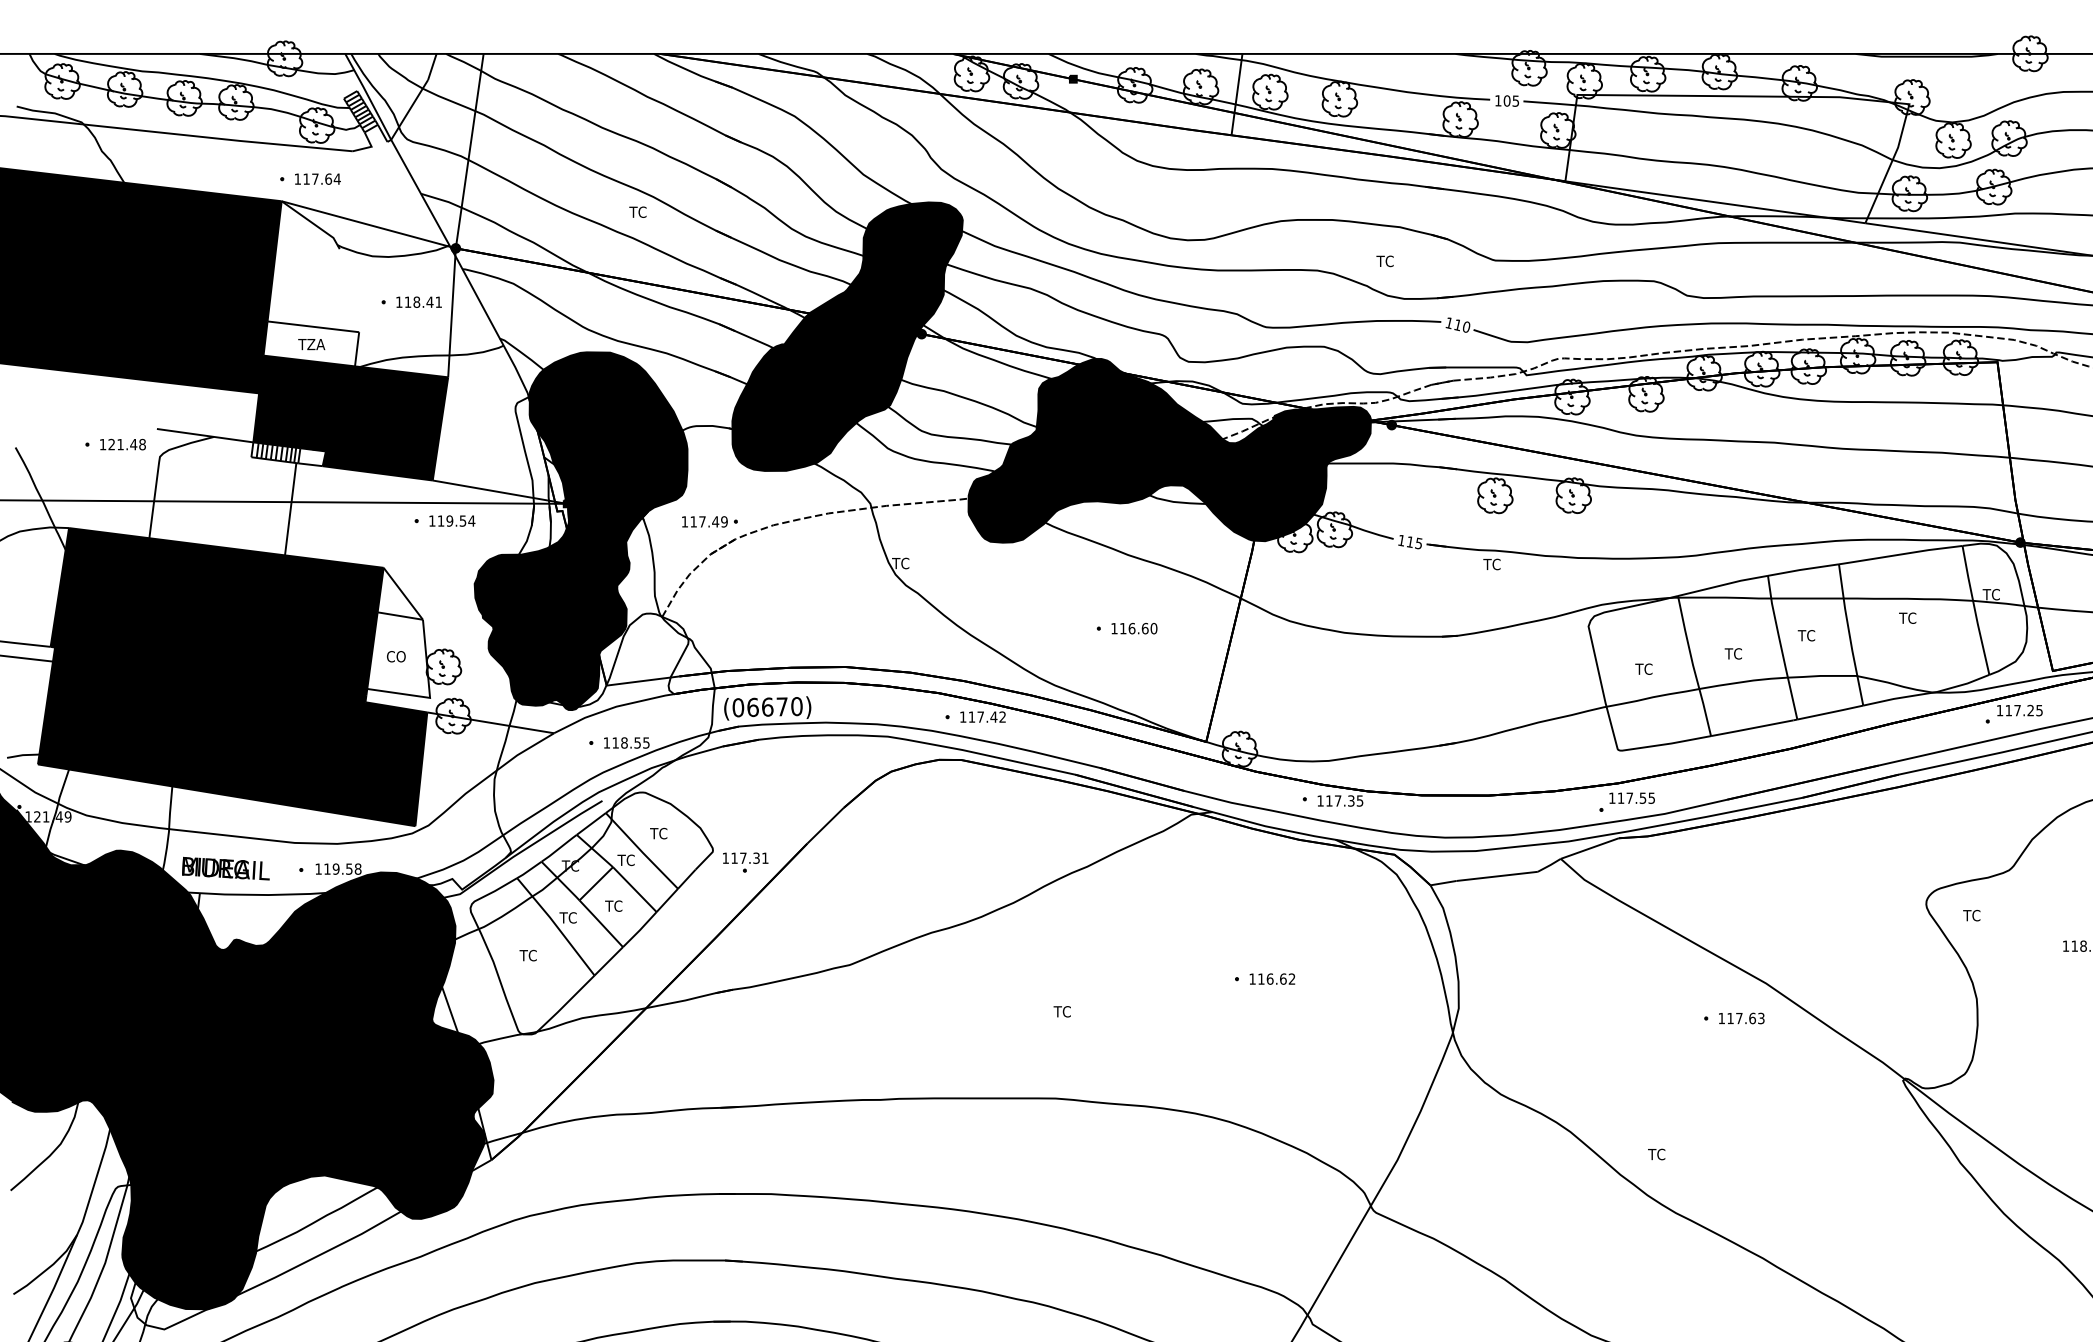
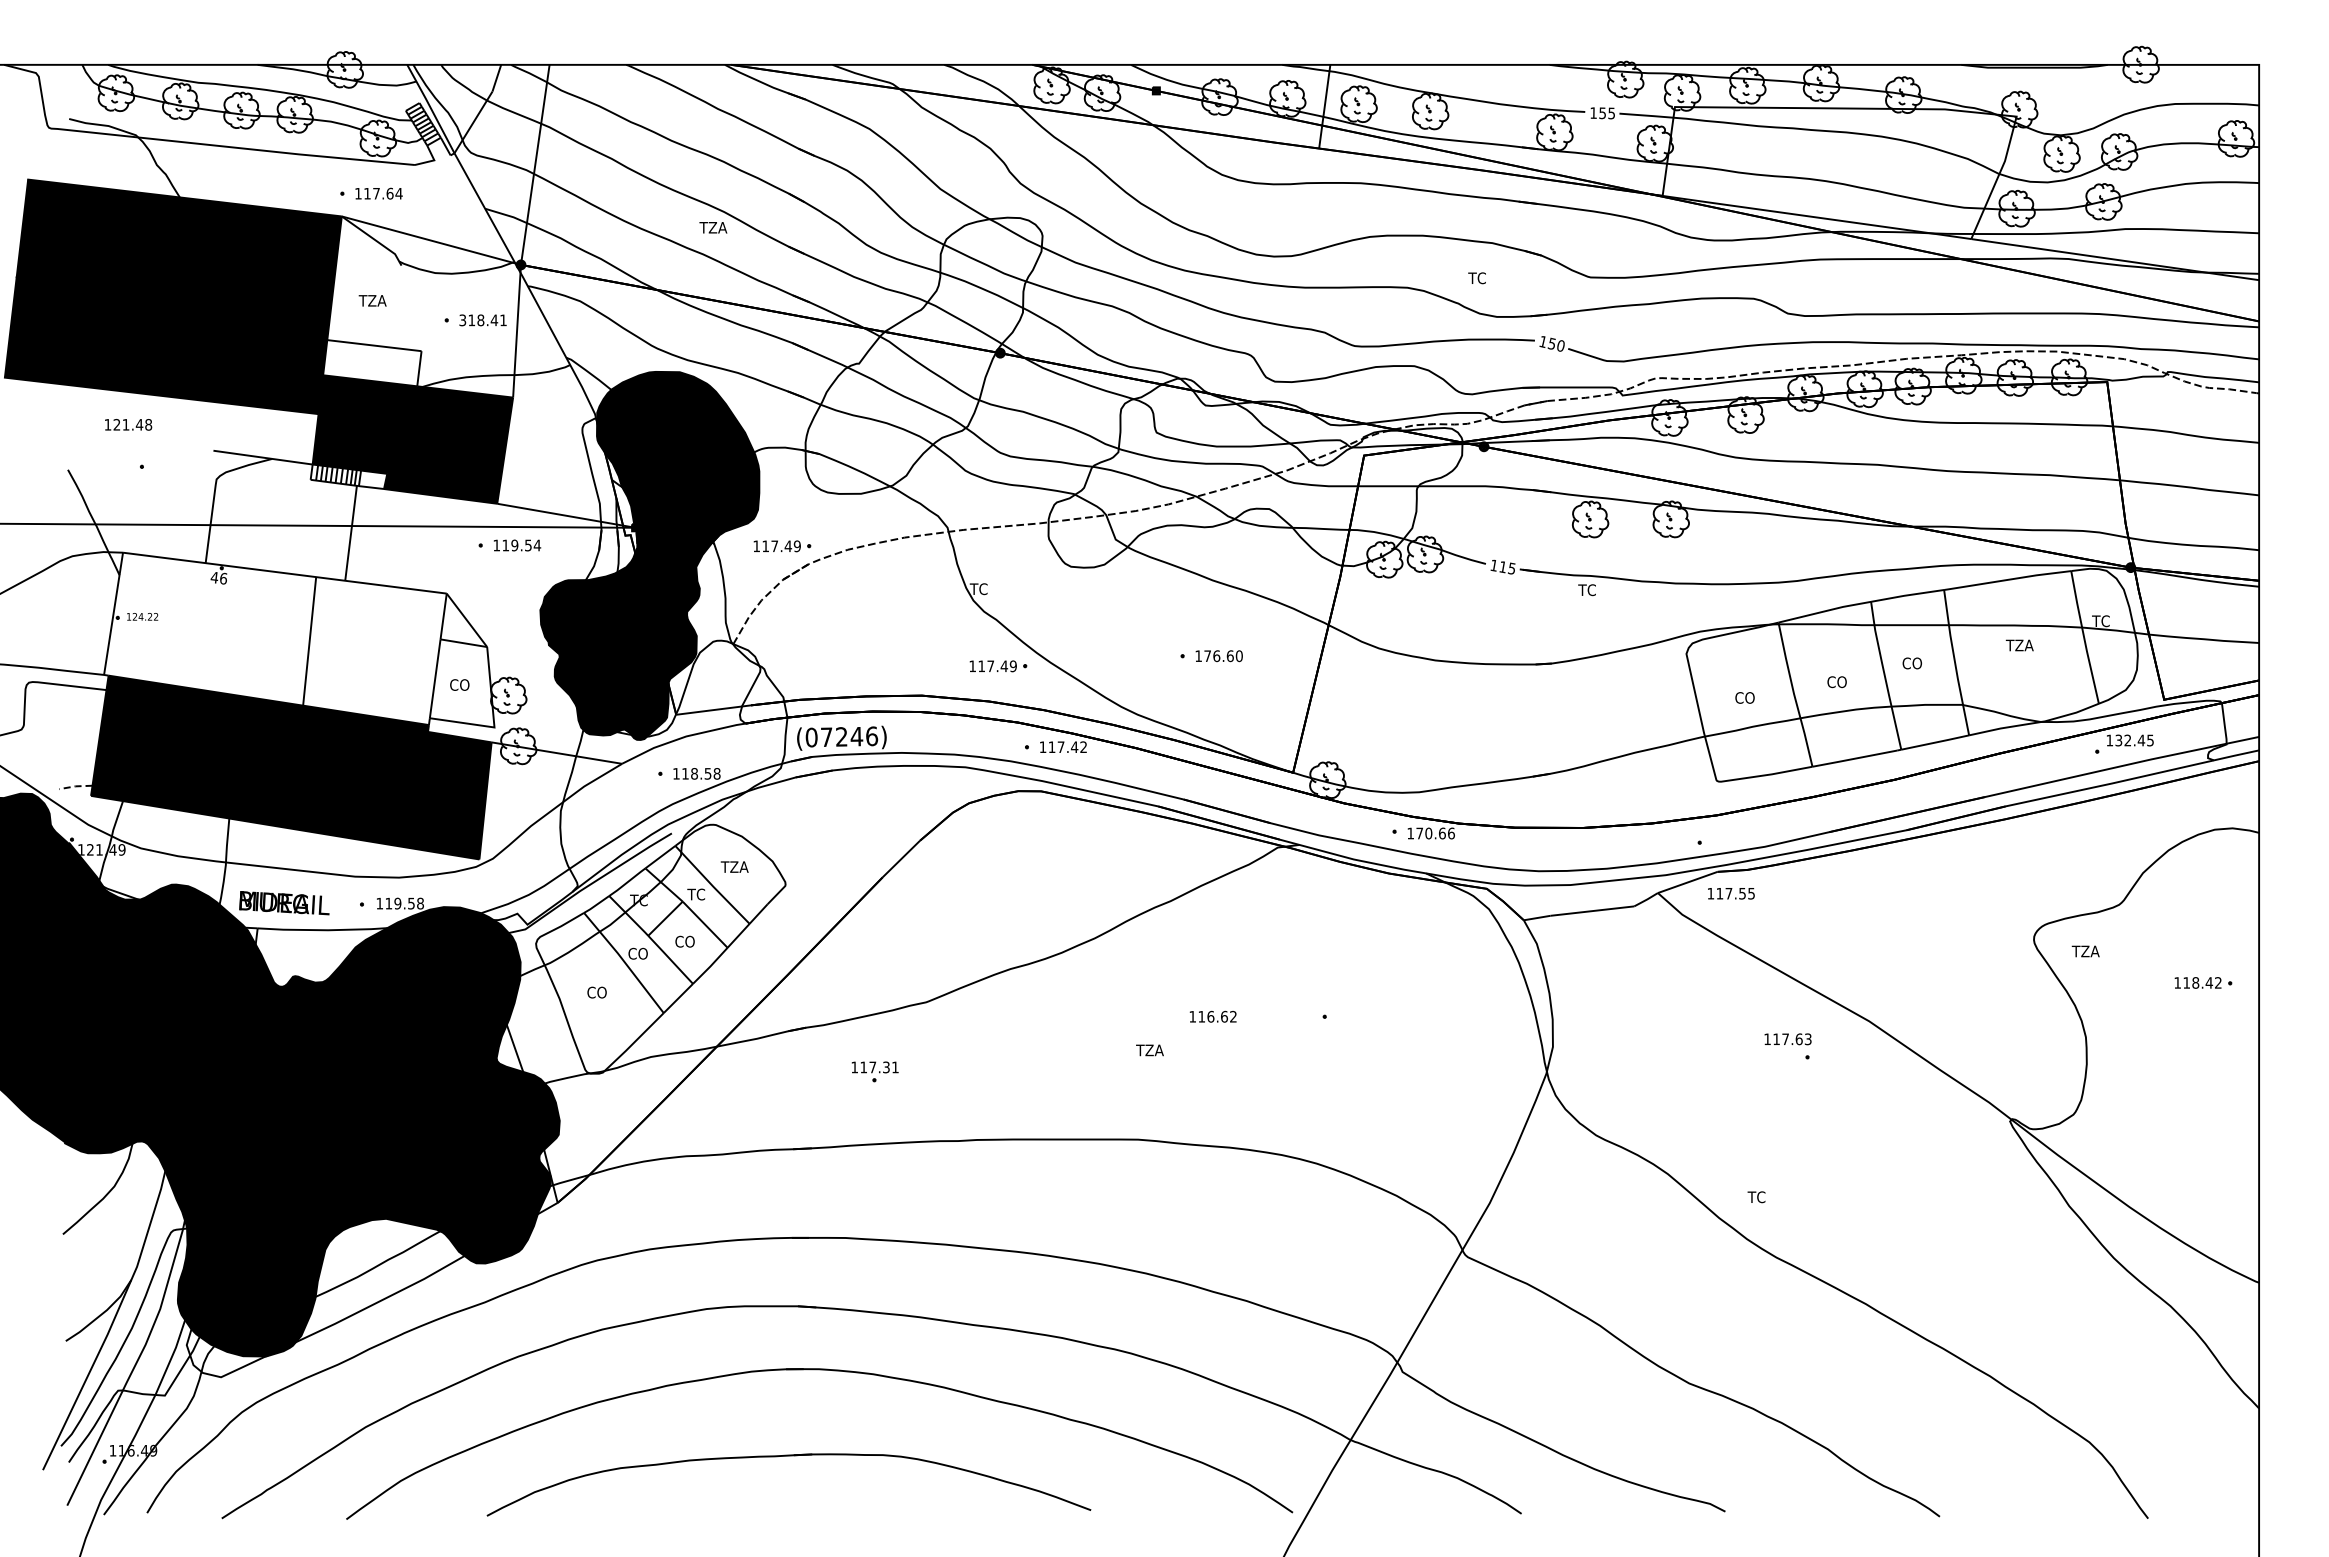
text: (1506, 101) -> (1602, 113), 105 -> 155
text: (646, 212) -> (717, 227), TC -> TZA
text: (398, 302) -> (462, 320), 118.41 -> 318.41
text: (1457, 324) -> (1551, 343), 110 -> 150
fill: (847, 336) -> (923, 355), removed
text: (311, 344) -> (372, 300), moved
text: (122, 444) -> (128, 424), moved
fill: (1169, 450) -> (1255, 472), removed
fill: (217, 611) -> (275, 638), removed
text: (1917, 618) -> (2024, 645), TC -> TZA
text: (1123, 627) -> (1207, 655), 116.60 -> 176.60
text: (1807, 635) -> (1911, 663), TC -> CO
part: (919, 638) -> (998, 666), added
text: (1734, 654) -> (1836, 682), TC -> CO
text: (1644, 668) -> (1744, 697), TC -> CO
text: (775, 706) -> (849, 736), (06670) -> (07246)
text: (2020, 710) -> (2130, 740), 117.25 -> 132.45
text: (645, 742) -> (716, 773), 118.55 -> 118.58
line: (22, 755) -> (75, 786), solid -> dashed
text: (1632, 798) -> (1731, 893), moved
text: (1344, 800) -> (1435, 833), 117.35 -> 170.66
text: (668, 833) -> (739, 866), TC -> TZA
part: (744, 862) -> (874, 1071), moved
text: (614, 905) -> (684, 941), TC -> CO
text: (1981, 915) -> (2090, 951), TC -> TZA
text: (569, 917) -> (637, 953), TC -> CO
text: (529, 955) -> (596, 992), TC -> CO
text: (1271, 978) -> (1212, 1016), moved
text: (1071, 1011) -> (1154, 1050), TC -> TZA
text: (1741, 1018) -> (1787, 1039), moved

